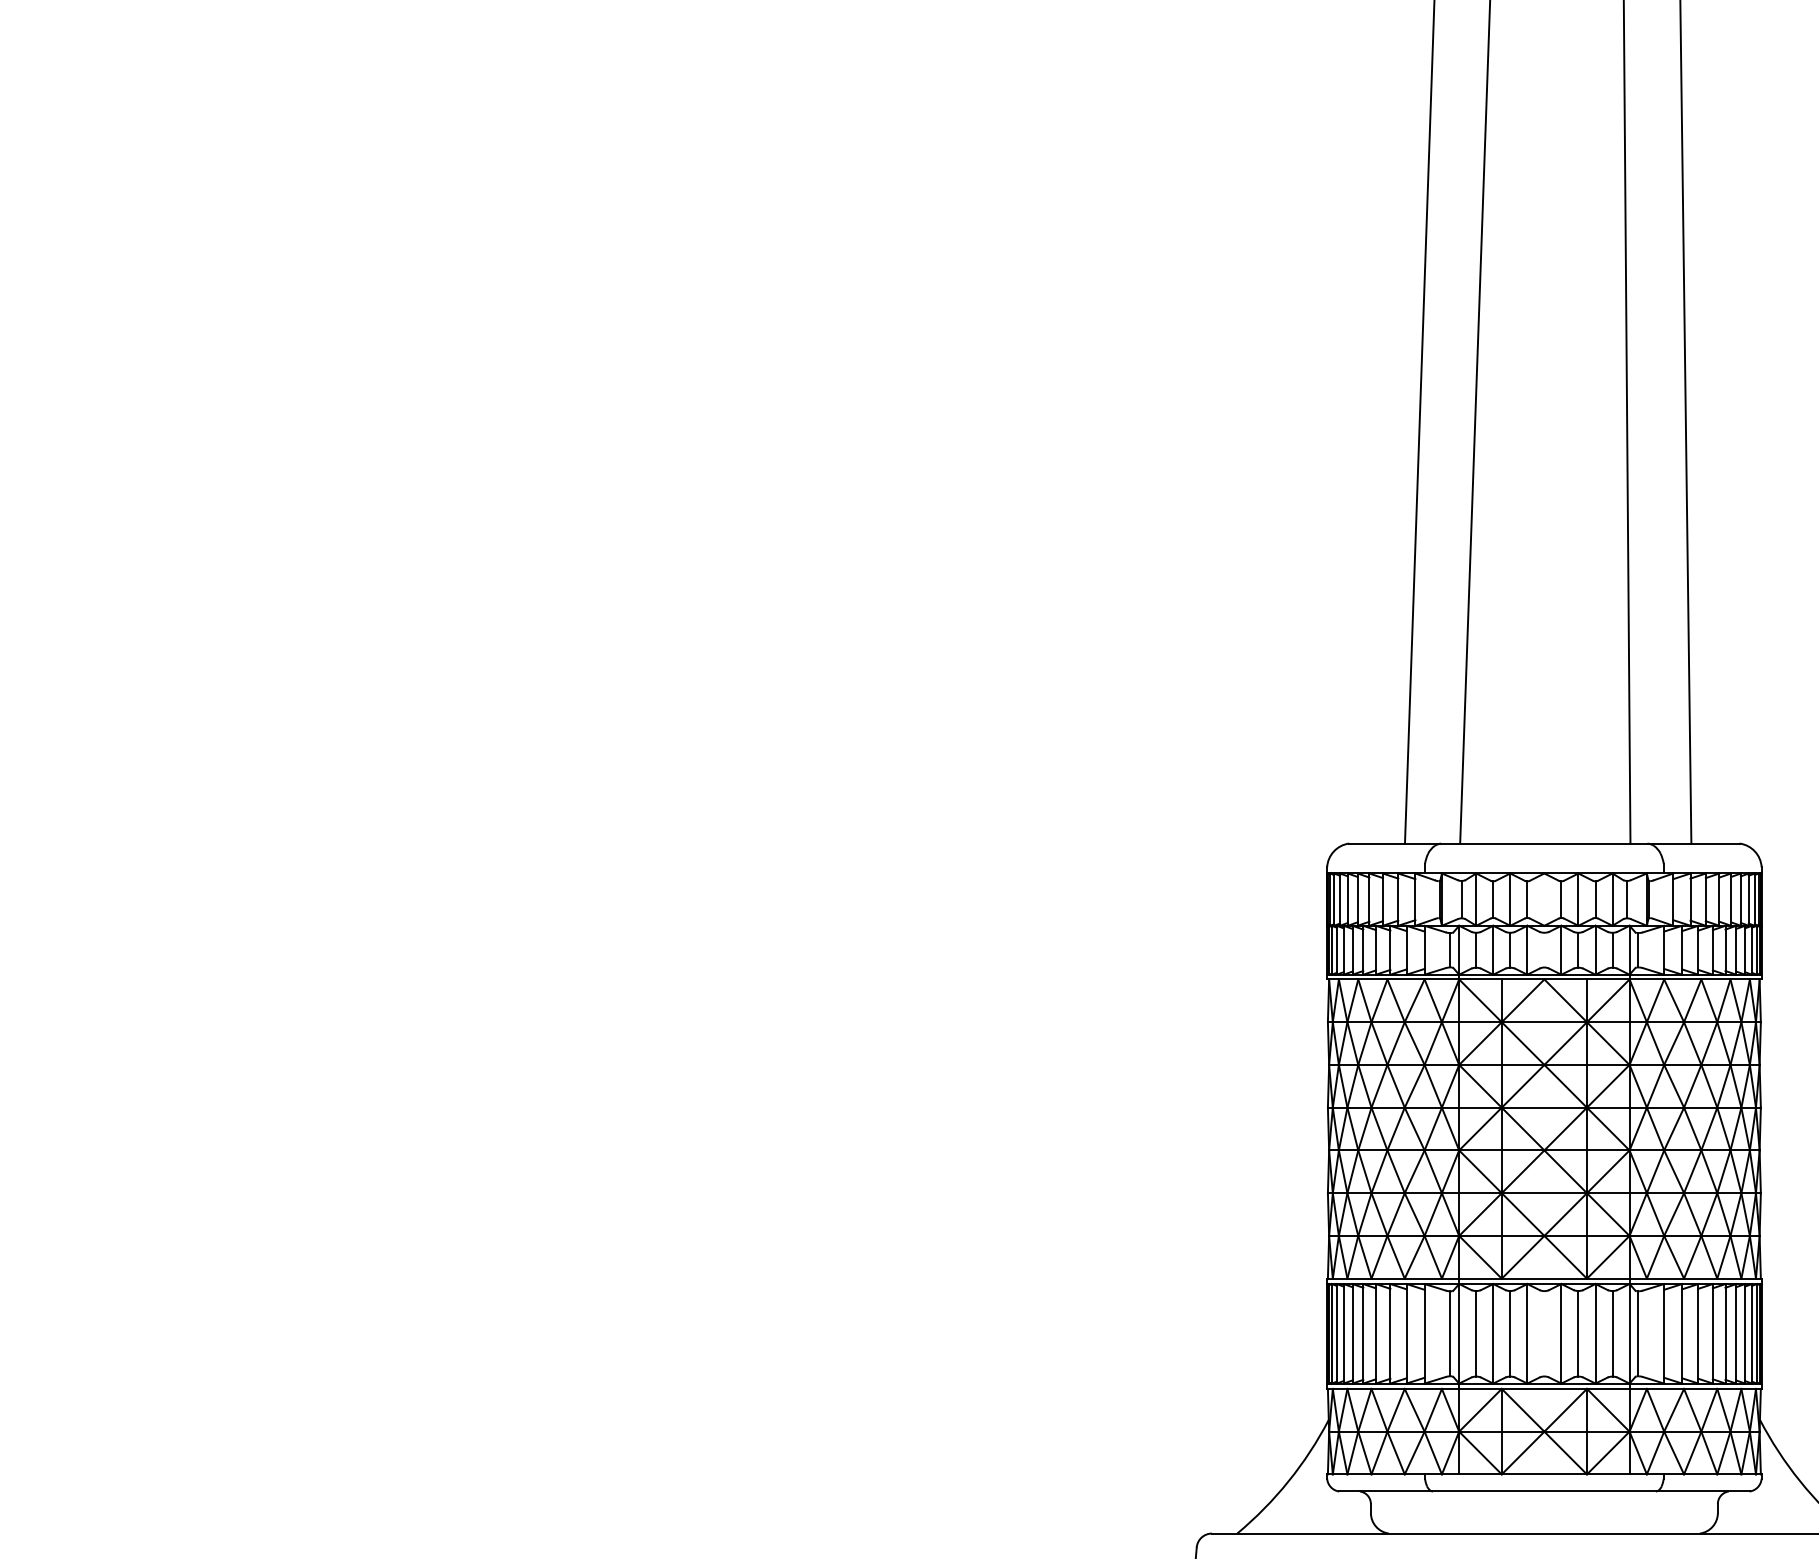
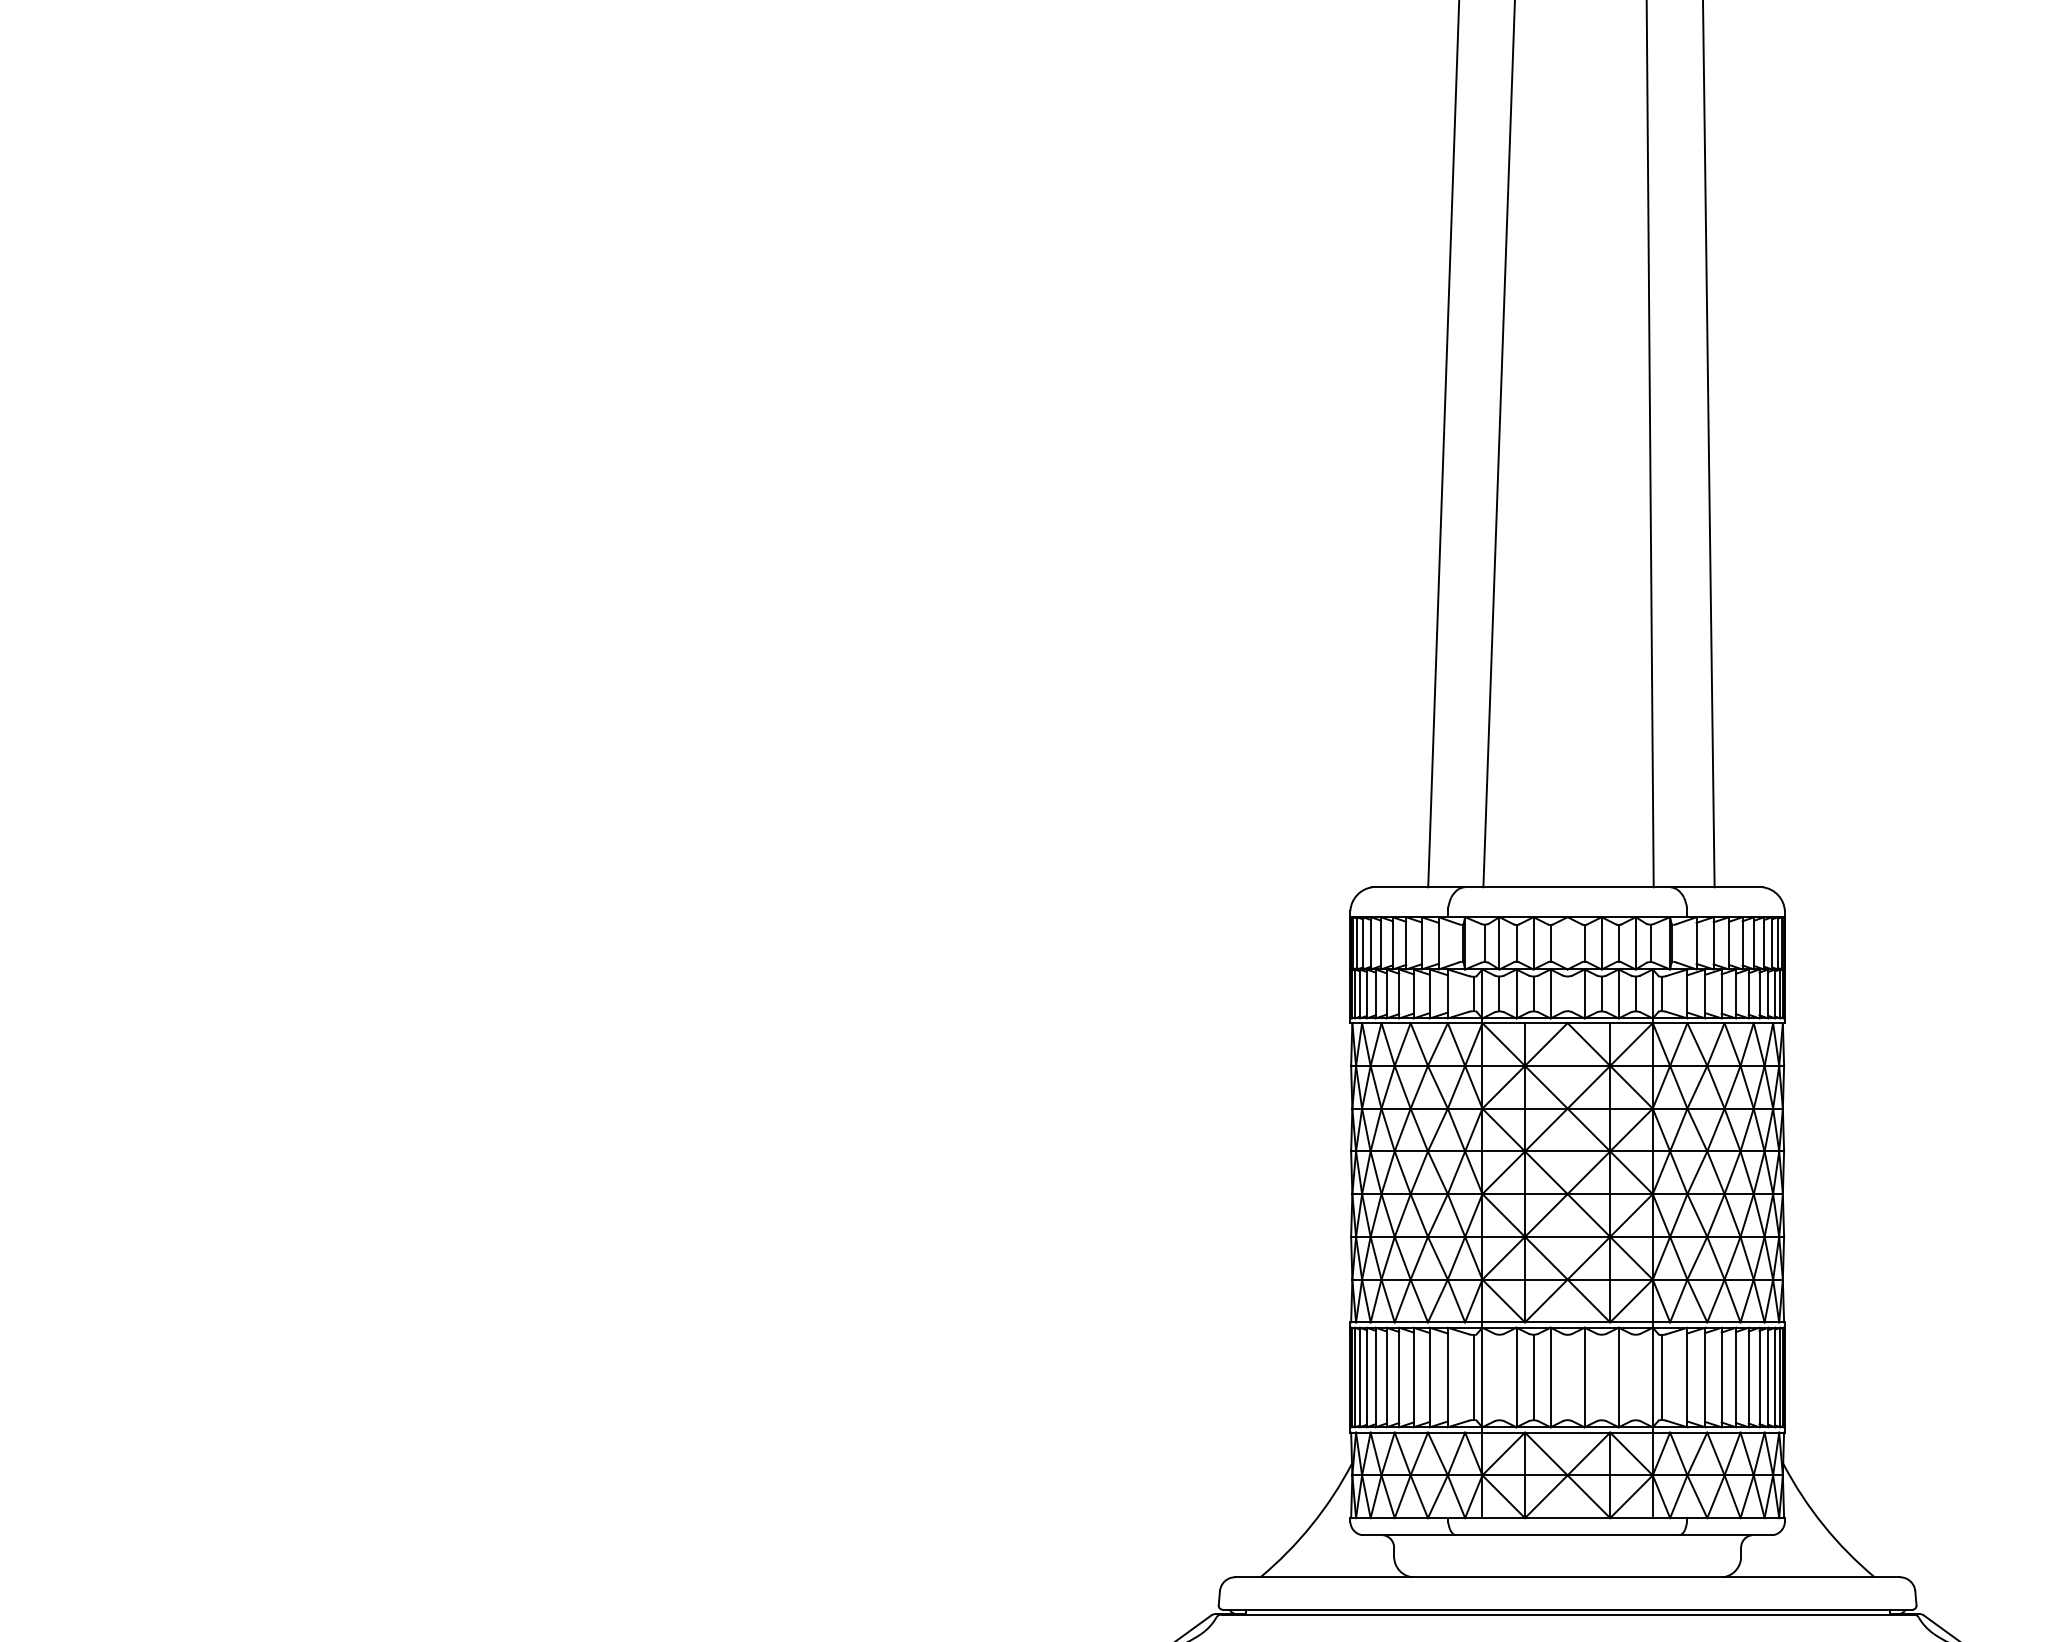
line: (1476, 1333) -> (1499, 1377), removed
line: (1578, 1333) -> (1601, 1377), removed
line: (1612, 1333) -> (1635, 1377), removed

